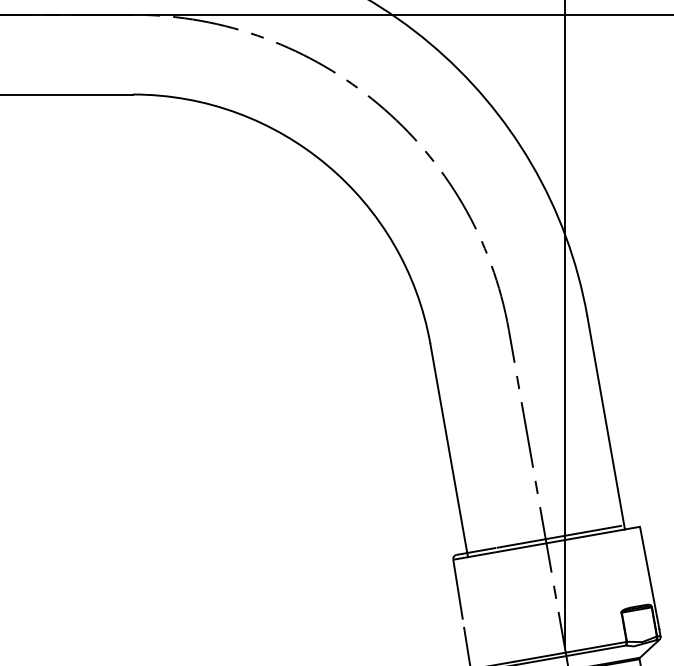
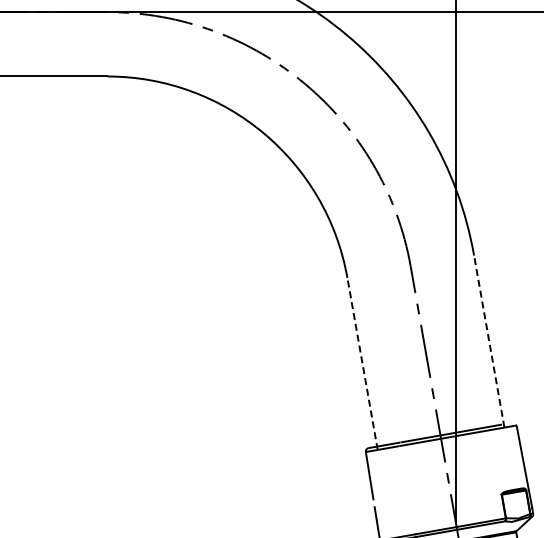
line: (606, 422) -> (489, 341), solid -> dashed
line: (449, 450) -> (362, 363), solid -> dashed

